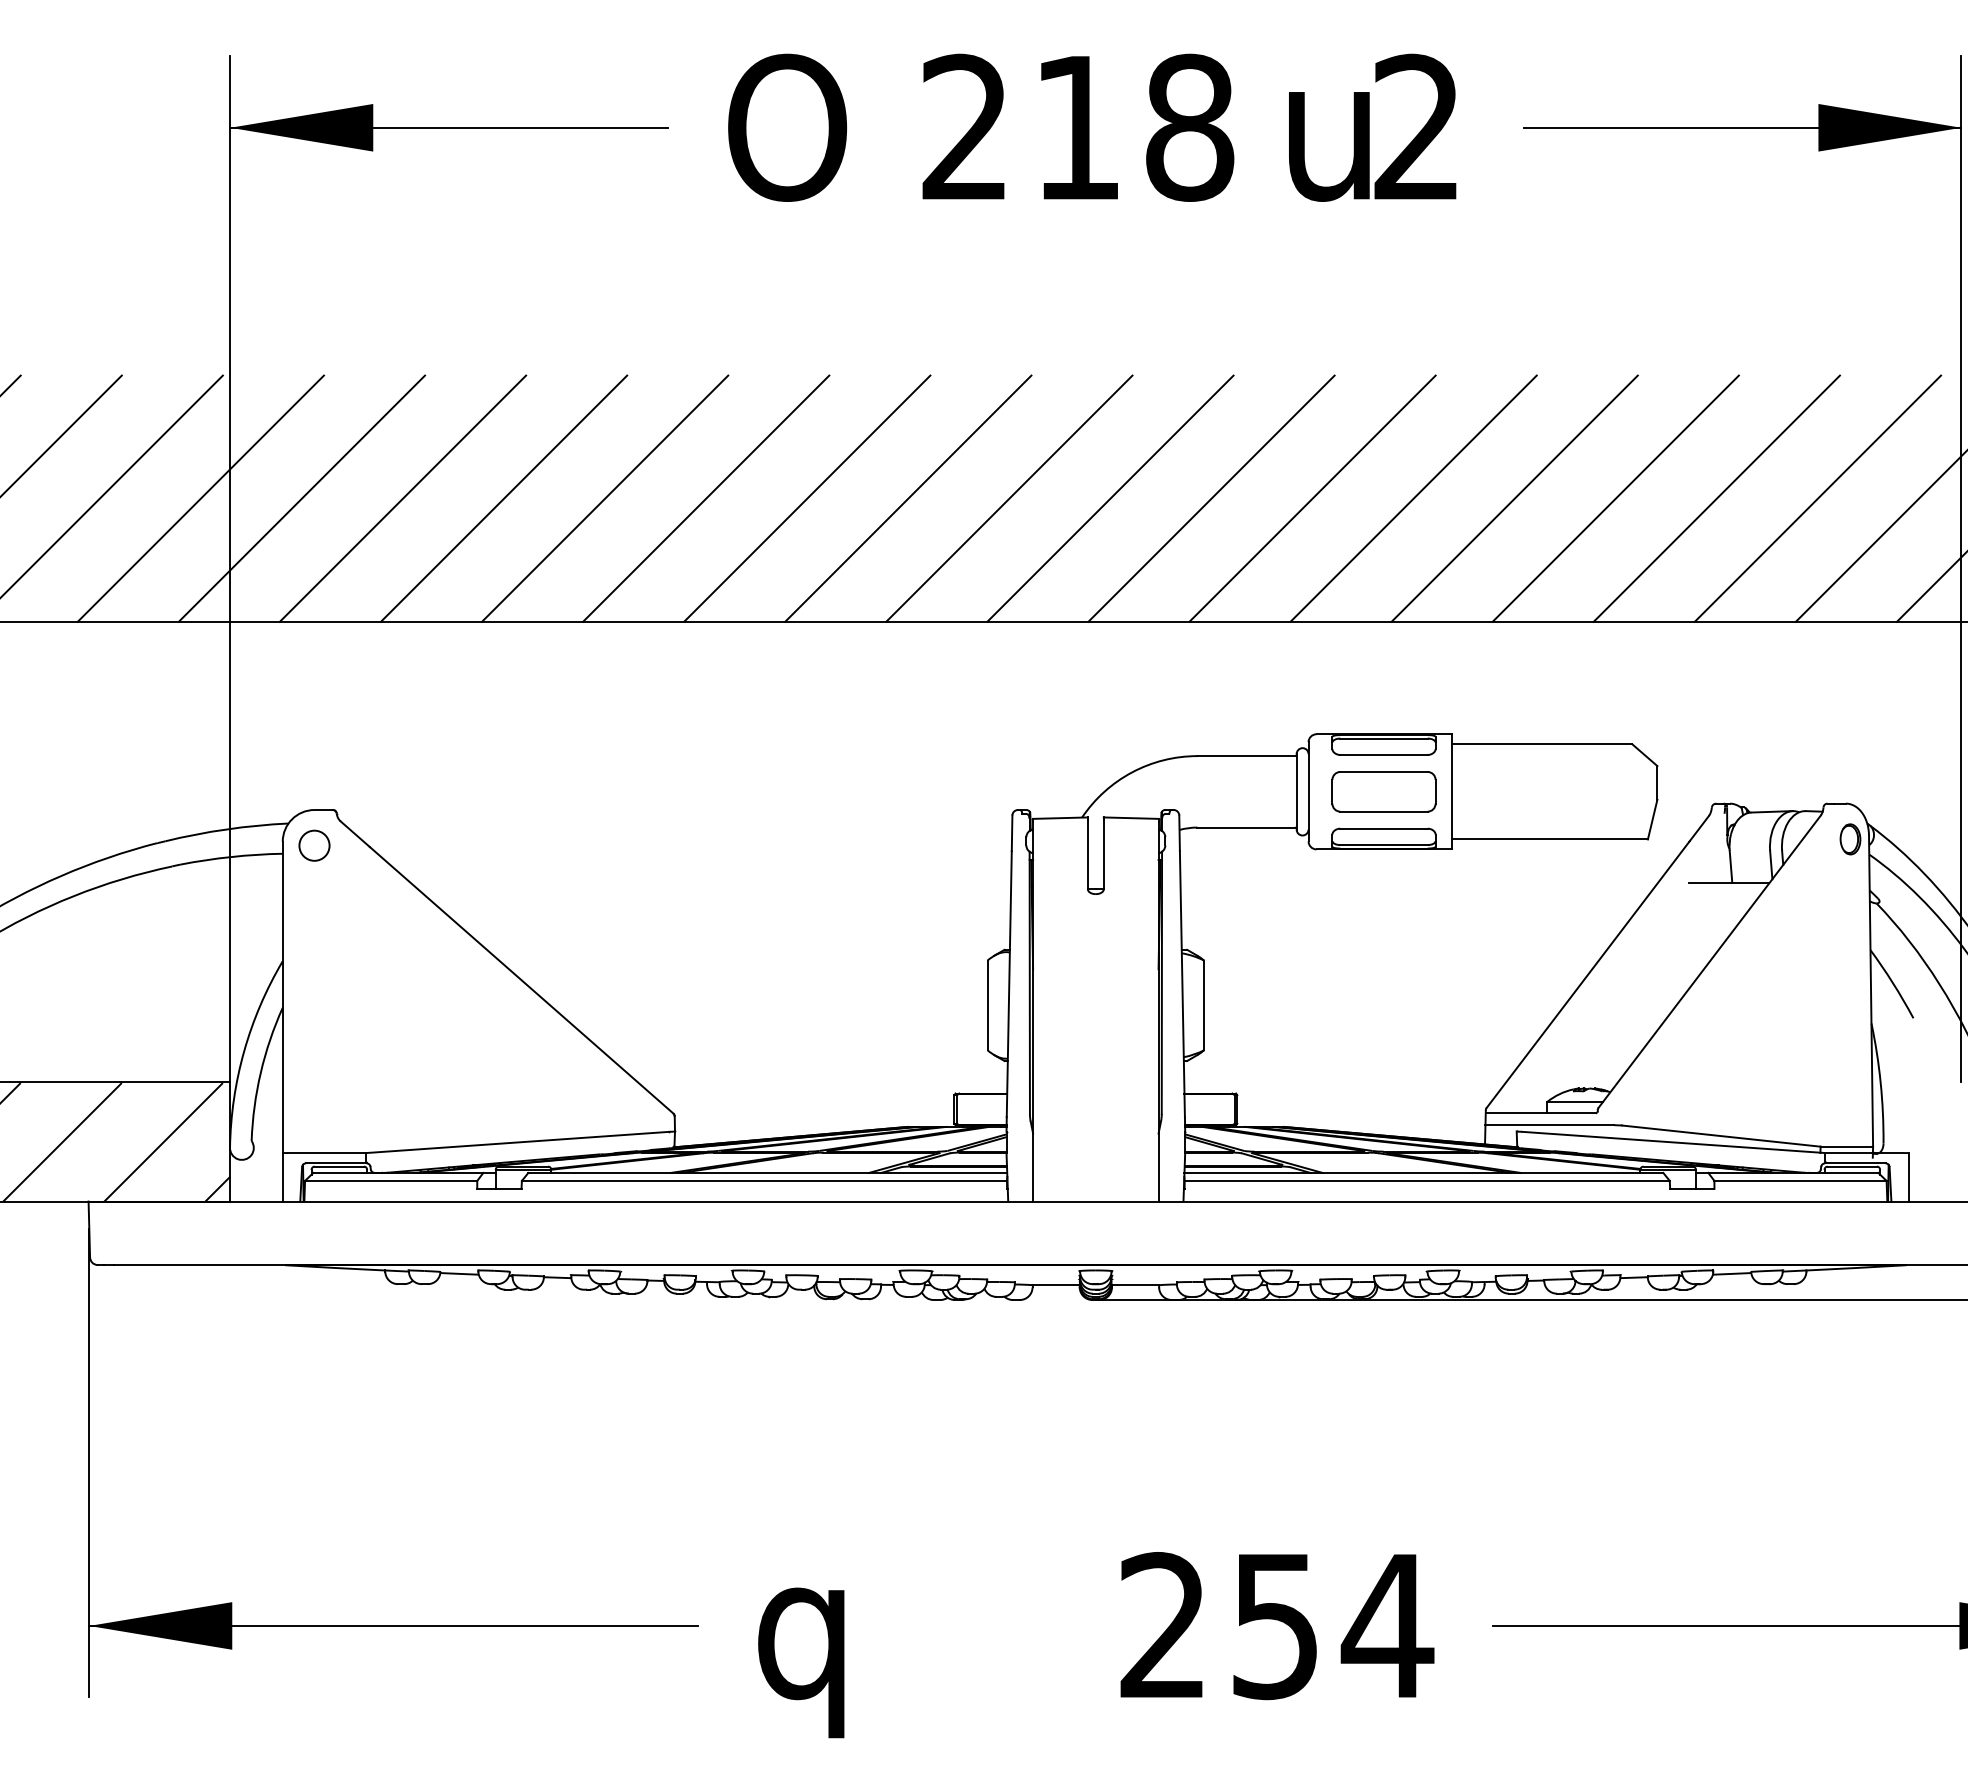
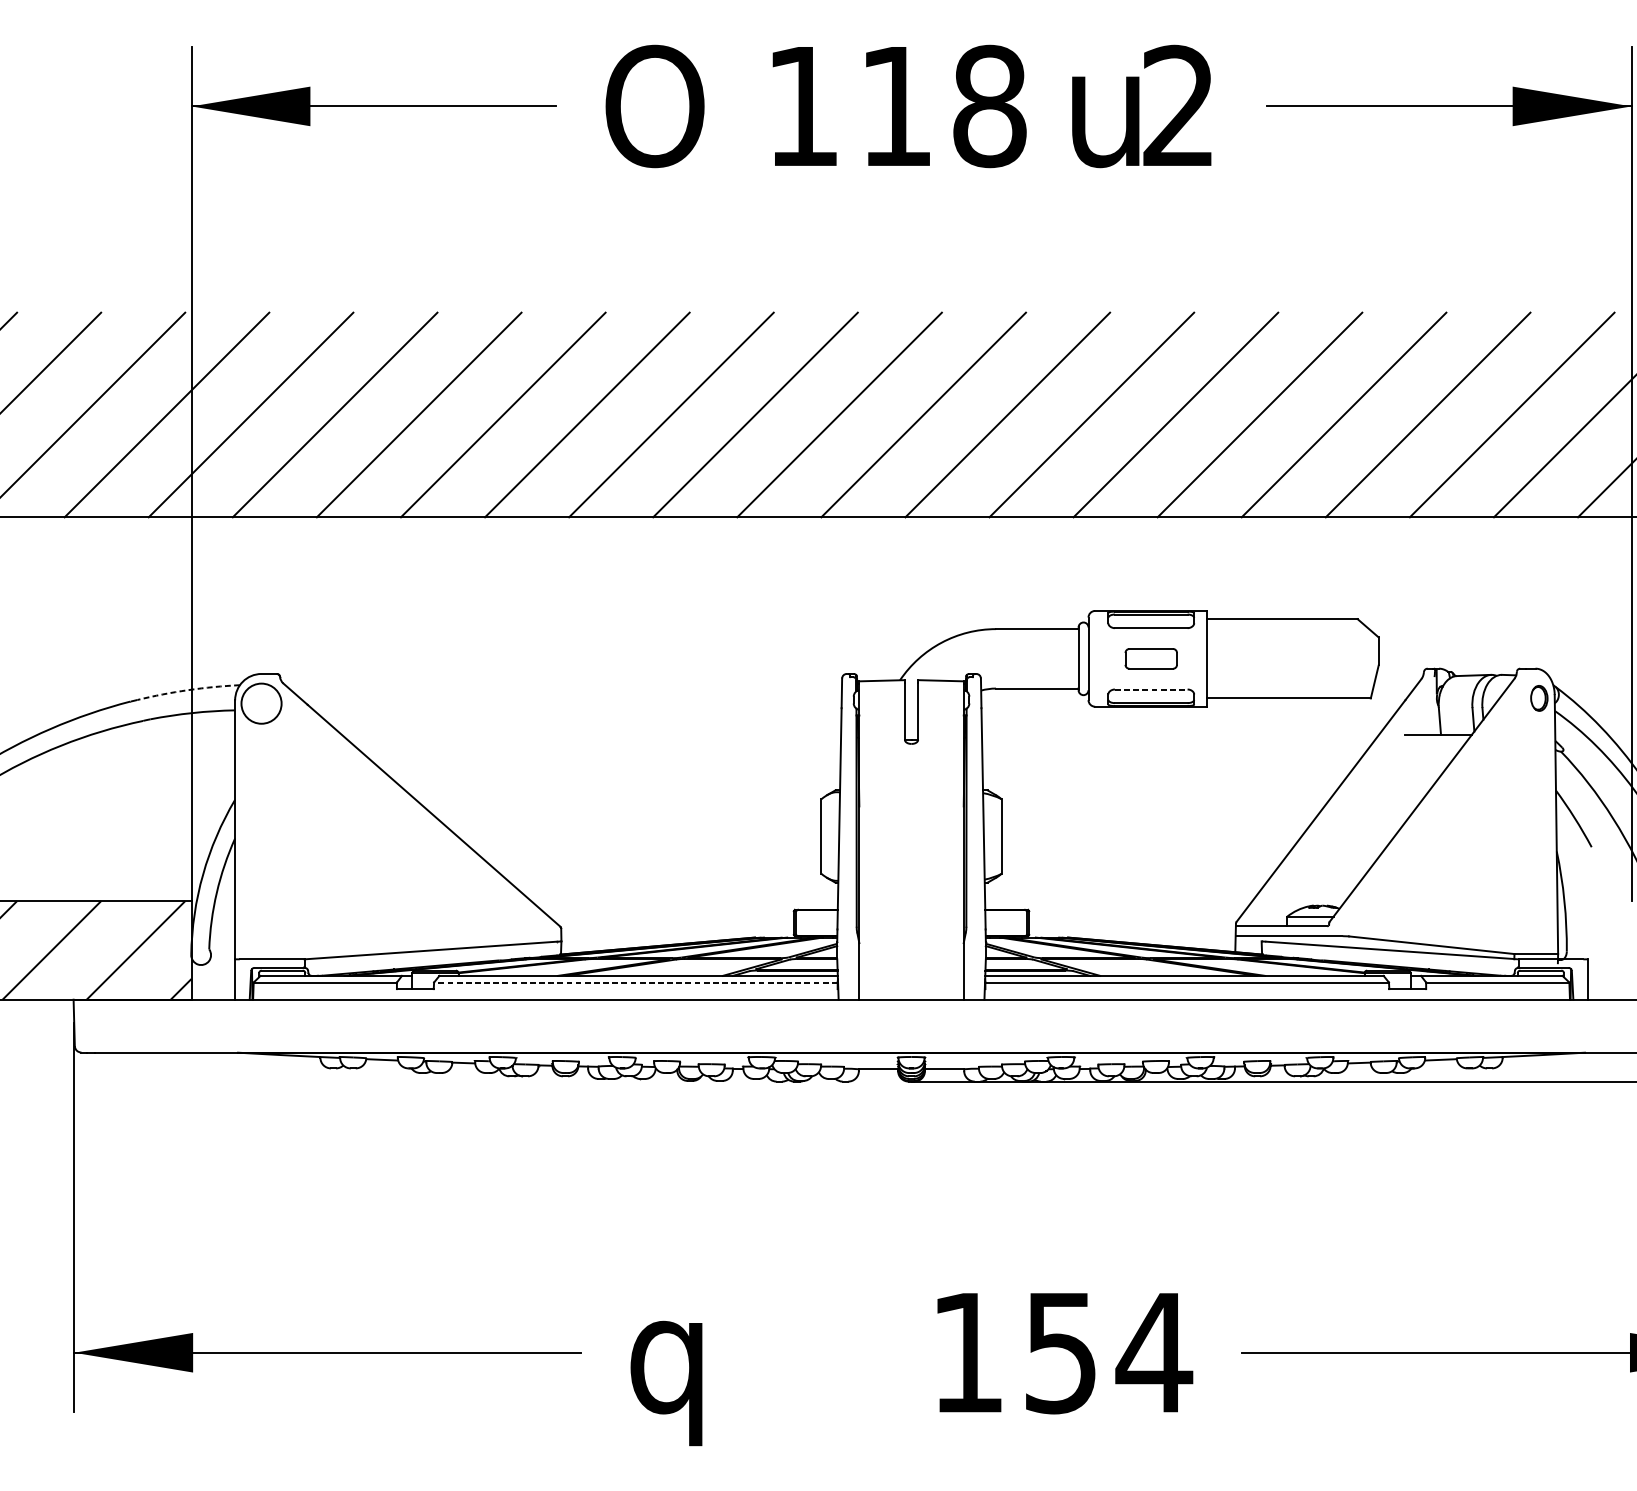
text: (963, 126) -> (801, 105), 218 -> 118
part: (1383, 791) -> (1150, 658), size x0.6
line: (1384, 828) -> (1151, 689), solid -> dashed
arc: (226, 829) -> (188, 690), solid -> dashed
circle: (314, 845) -> (261, 703), size x1.6
line: (764, 1180) -> (635, 982), solid -> dashed
text: (1161, 1624) -> (966, 1351), 254 -> 154

